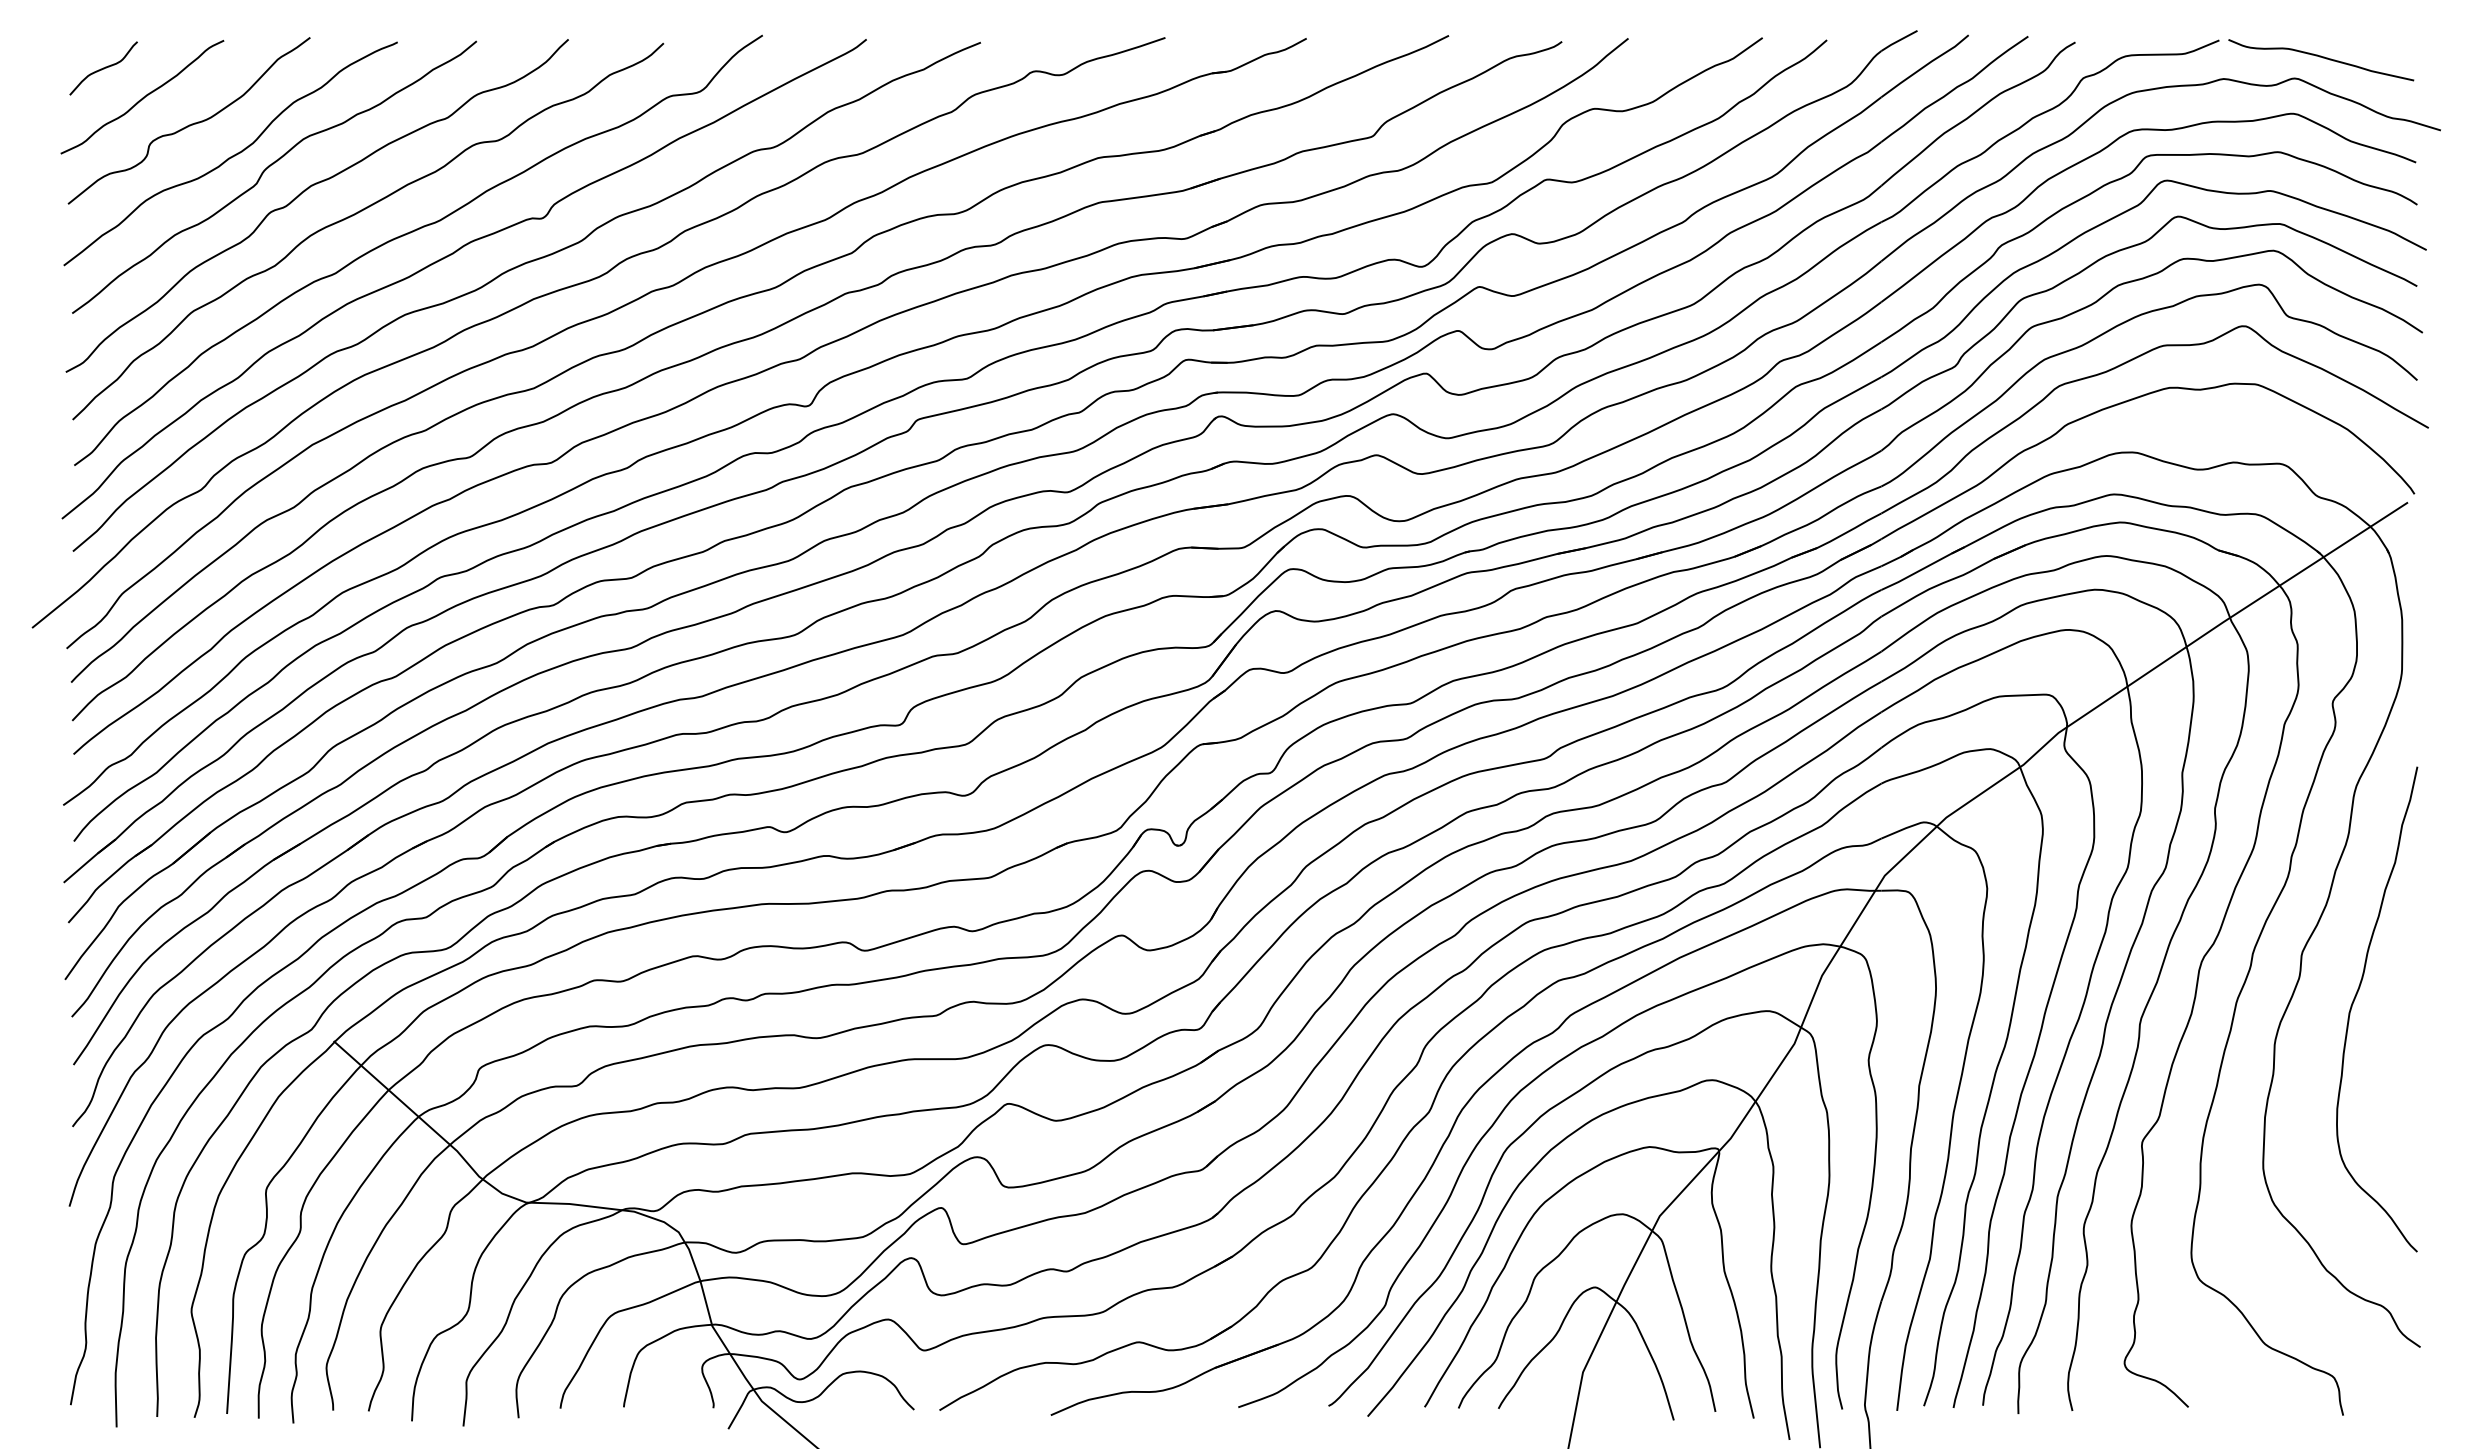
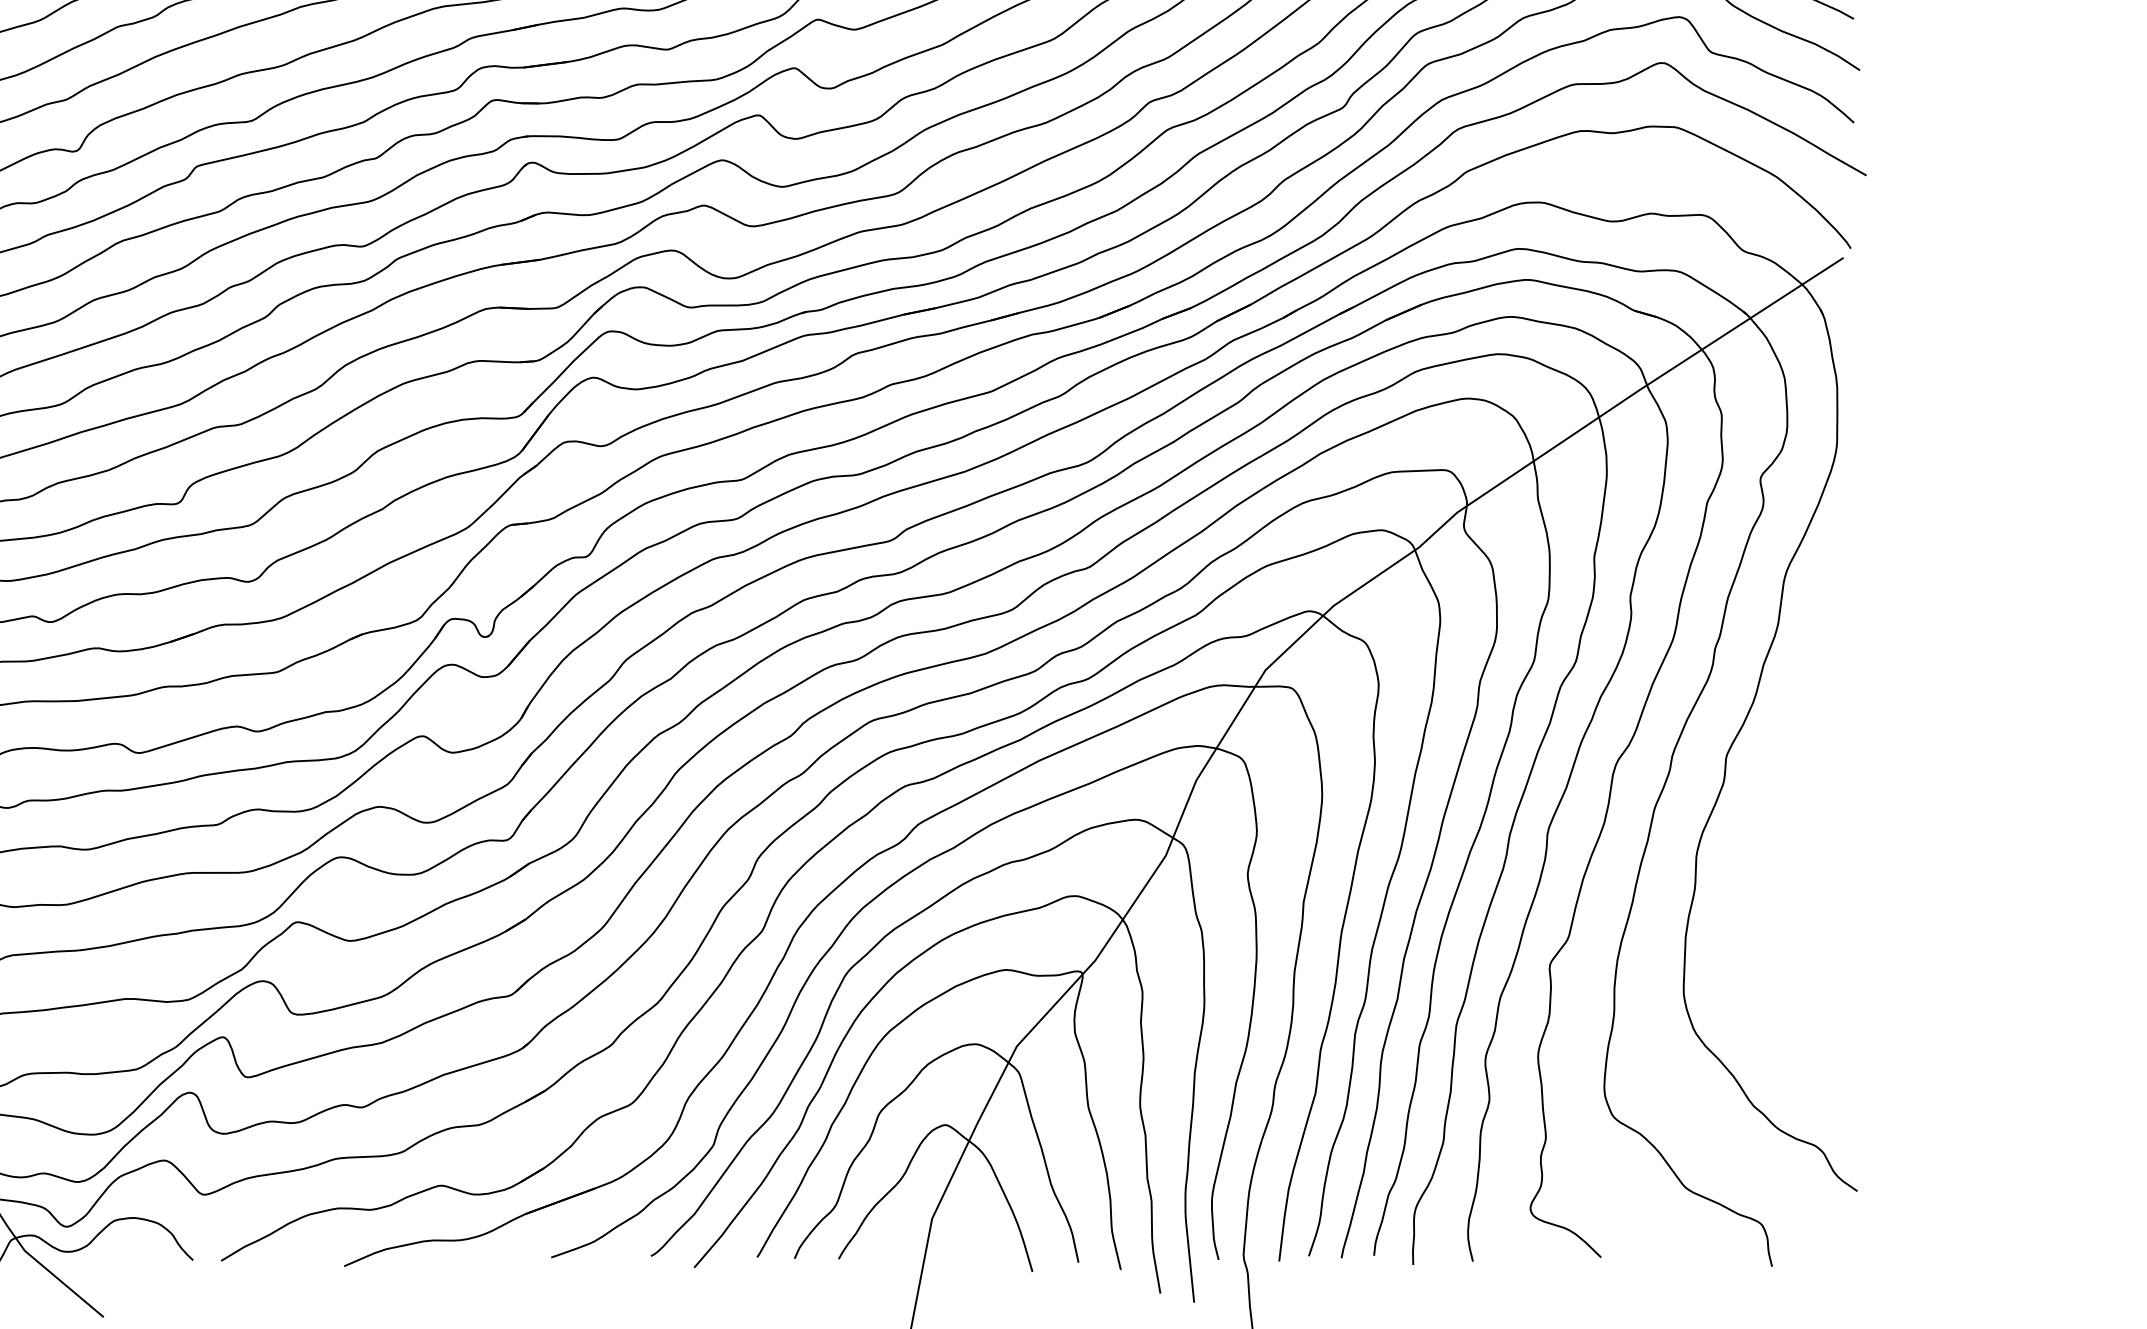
curve: (2355, 999) -> (1785, 806), removed

